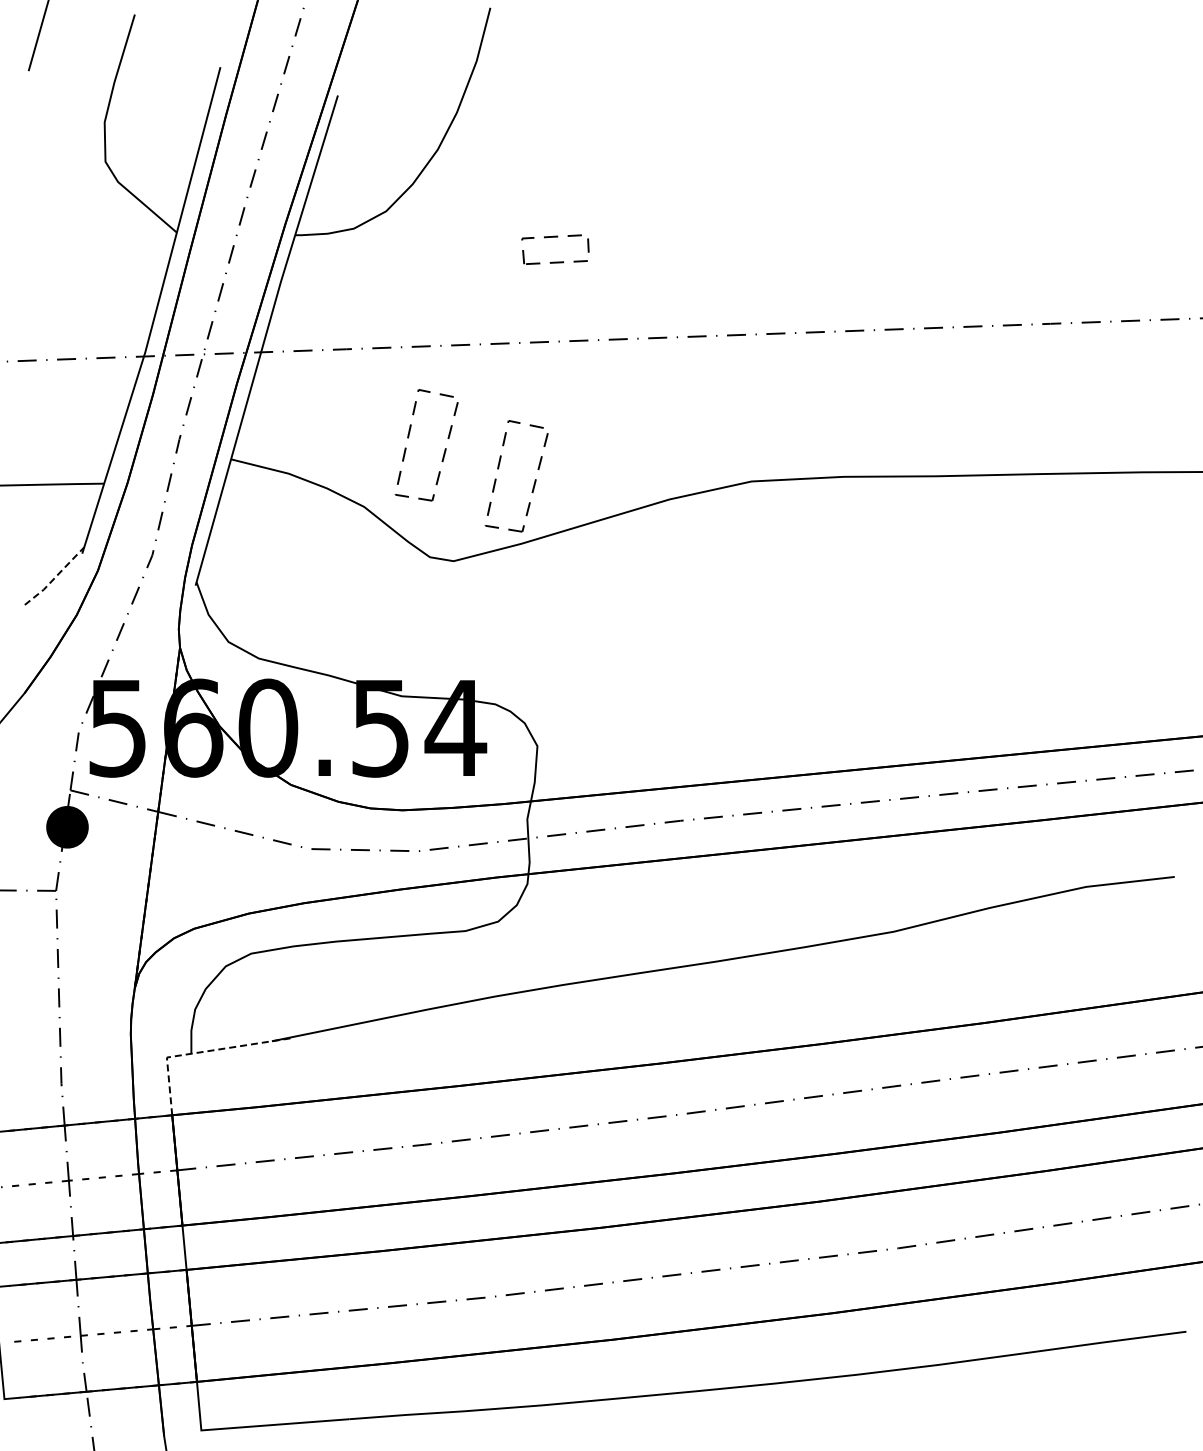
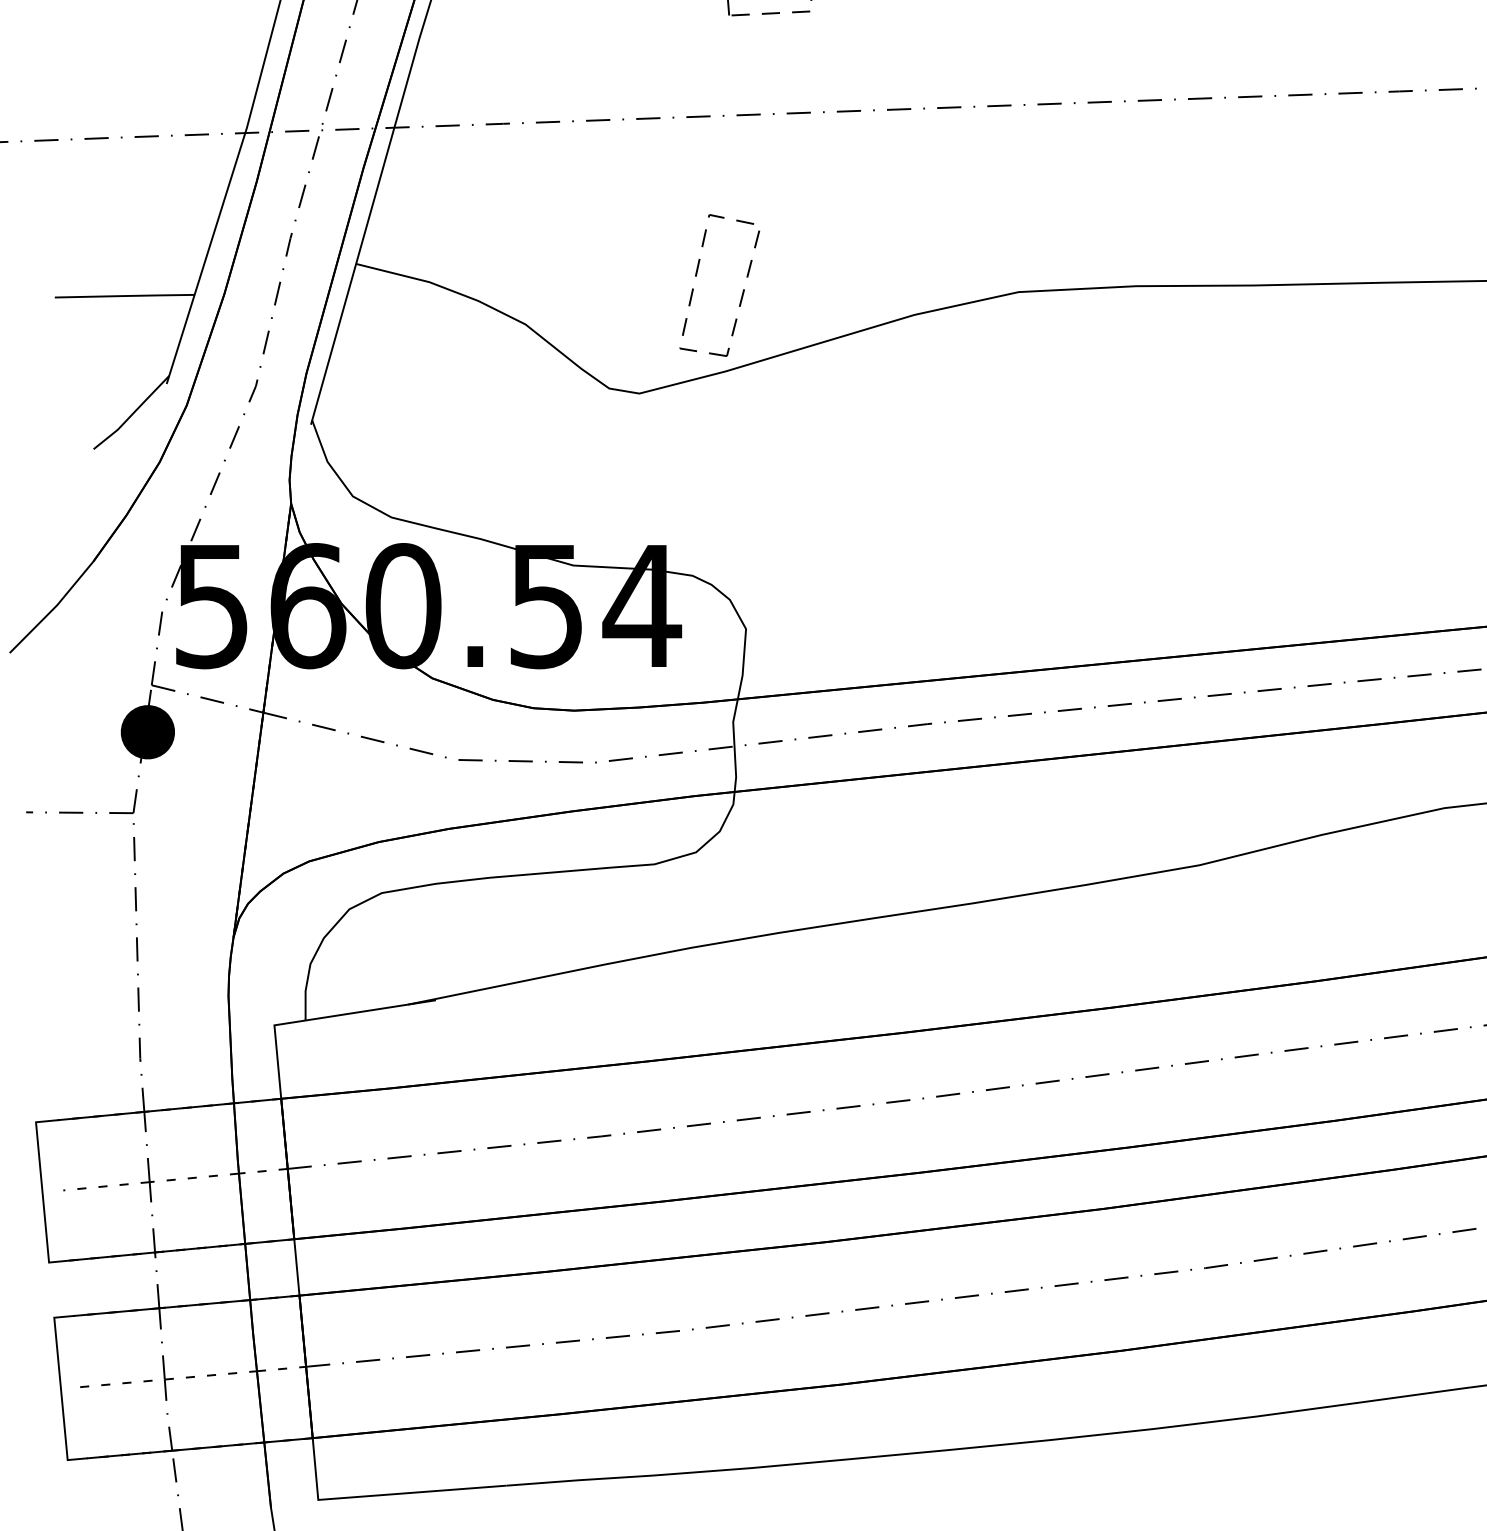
part: (444, 449) -> (627, 251), removed
line: (55, 576) -> (132, 413), dashed -> solid
line: (201, 1052) -> (318, 1018), dashed -> solid

